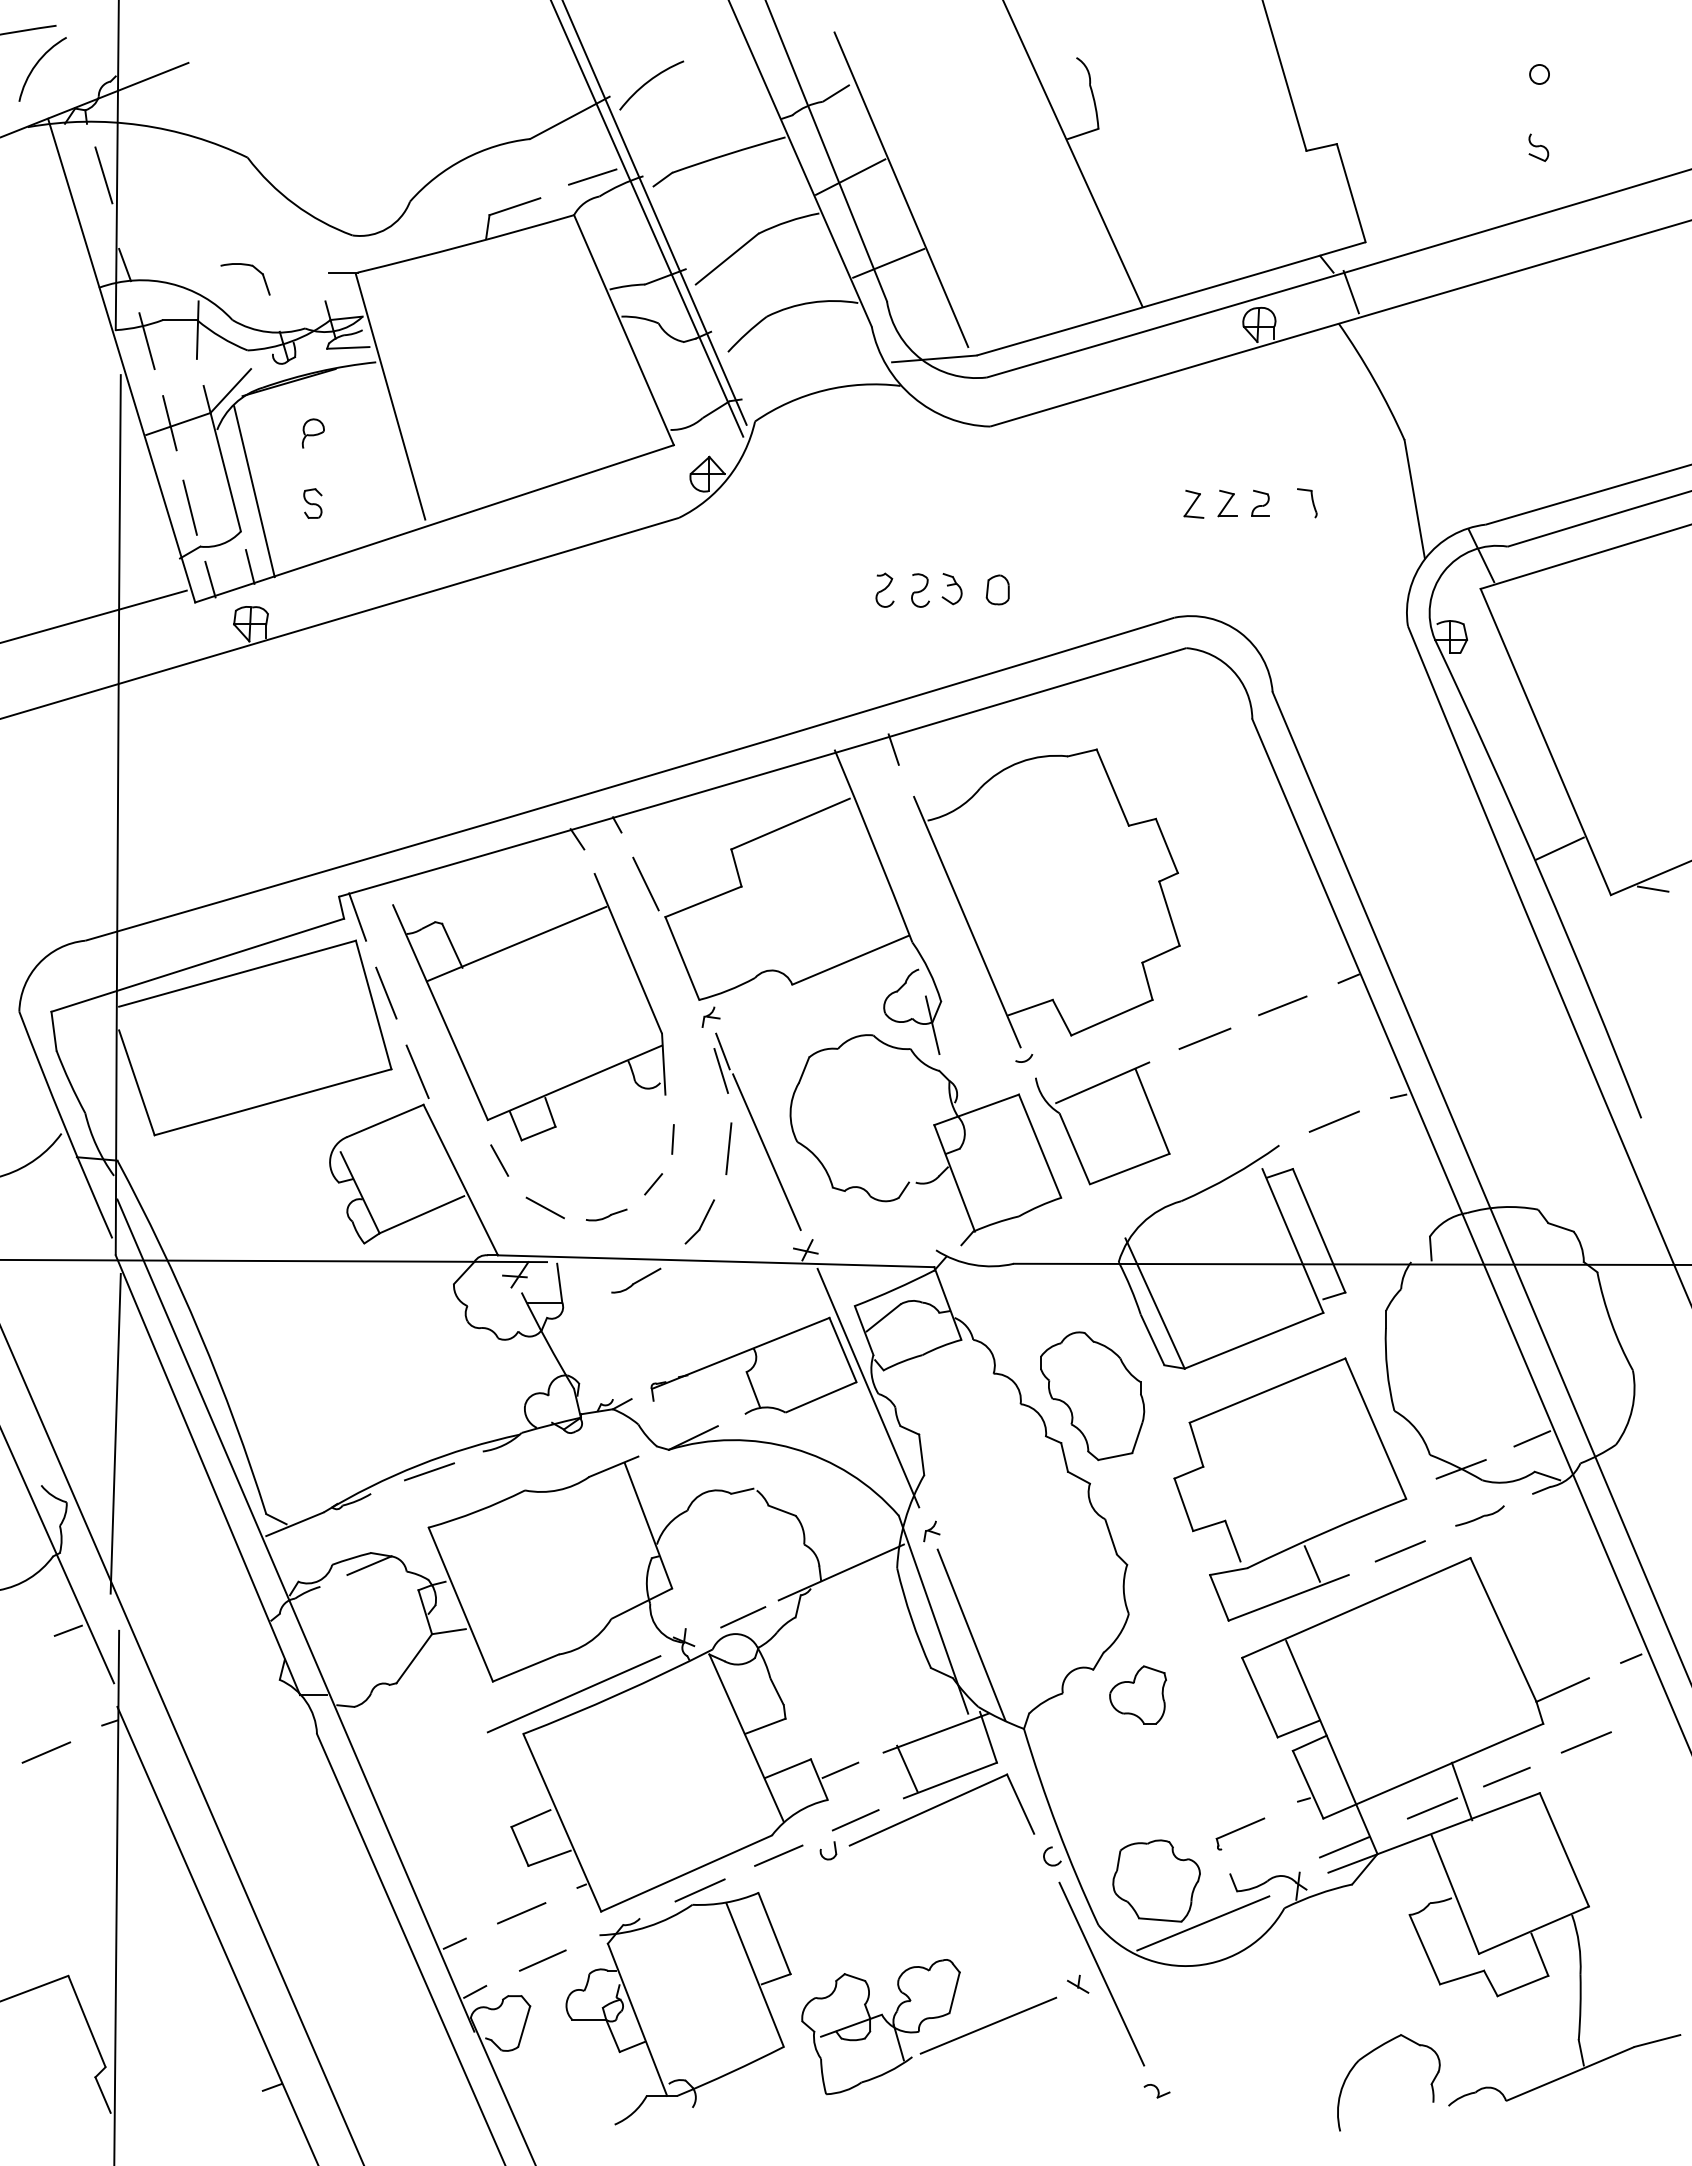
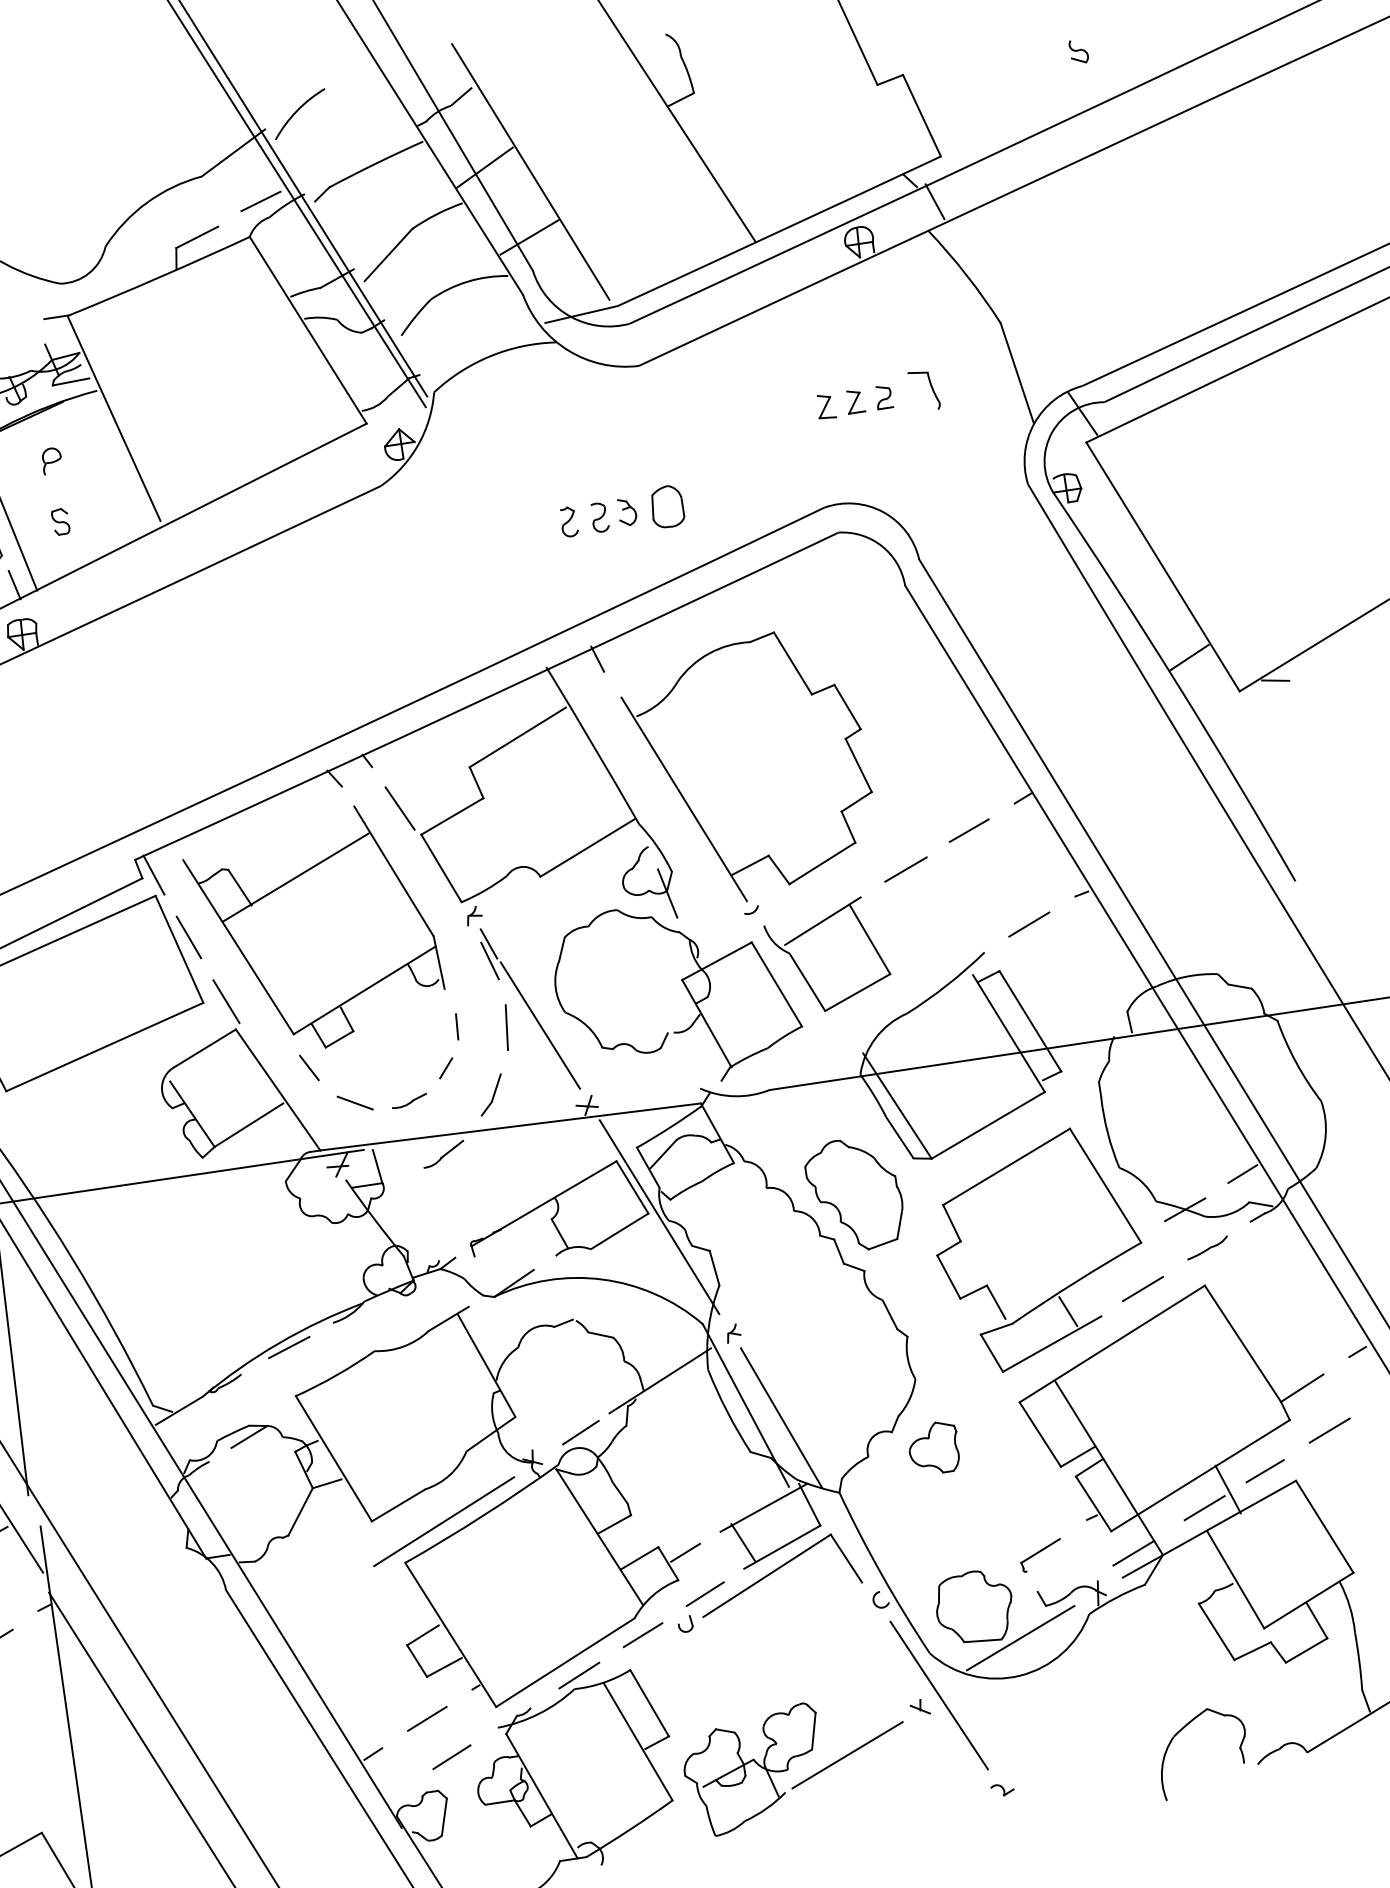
part: (1307, 503) -> (924, 391), size x1.6
part: (997, 589) -> (666, 506), size x1.6
line: (475, 1991) -> (397, 1792), removed

